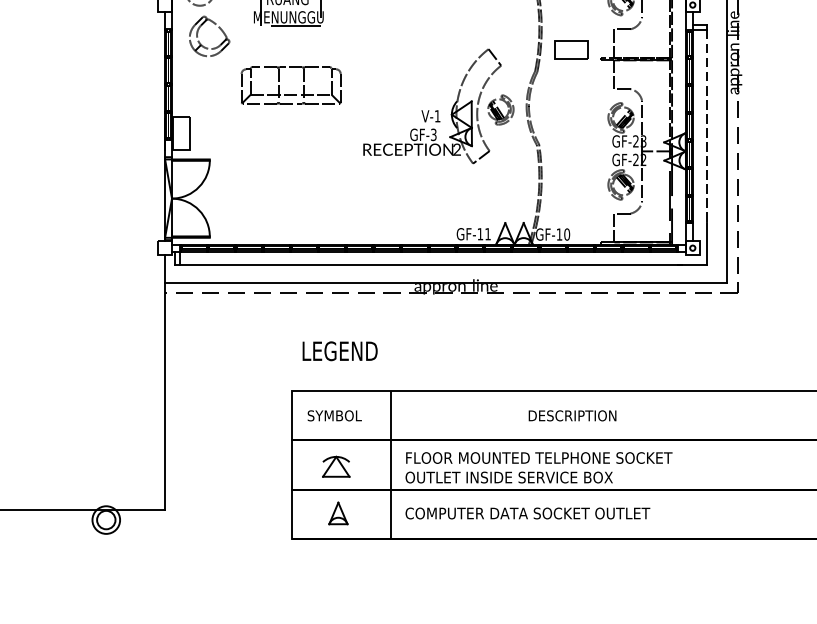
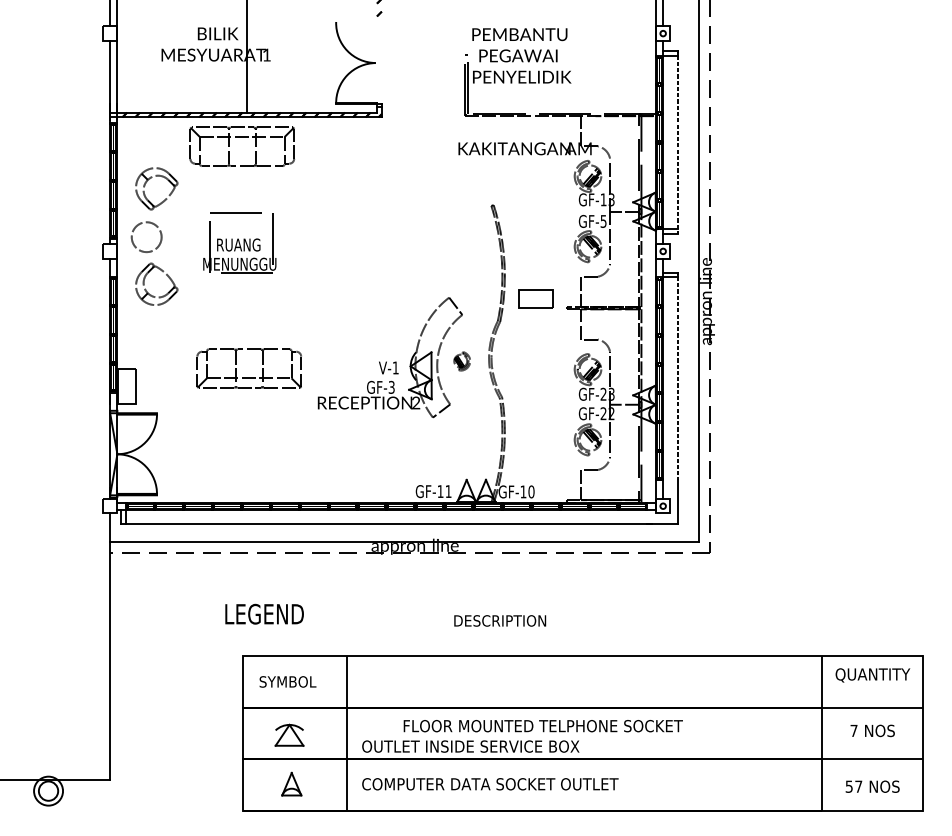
part: (290, 93) -> (248, 377), moved
part: (501, 110) -> (462, 361), size x0.6
text: (340, 350) -> (264, 613), moved
text: (572, 415) -> (500, 620), moved
text: (538, 458) -> (542, 726), moved

